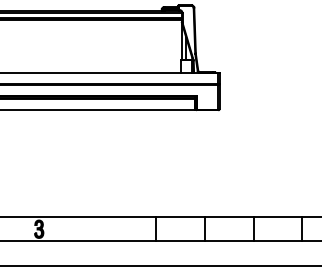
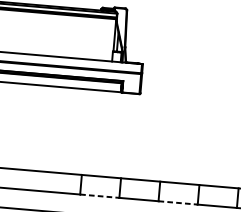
line: (180, 241) -> (100, 196), solid -> dashed
line: (278, 241) -> (178, 203), solid -> dashed

